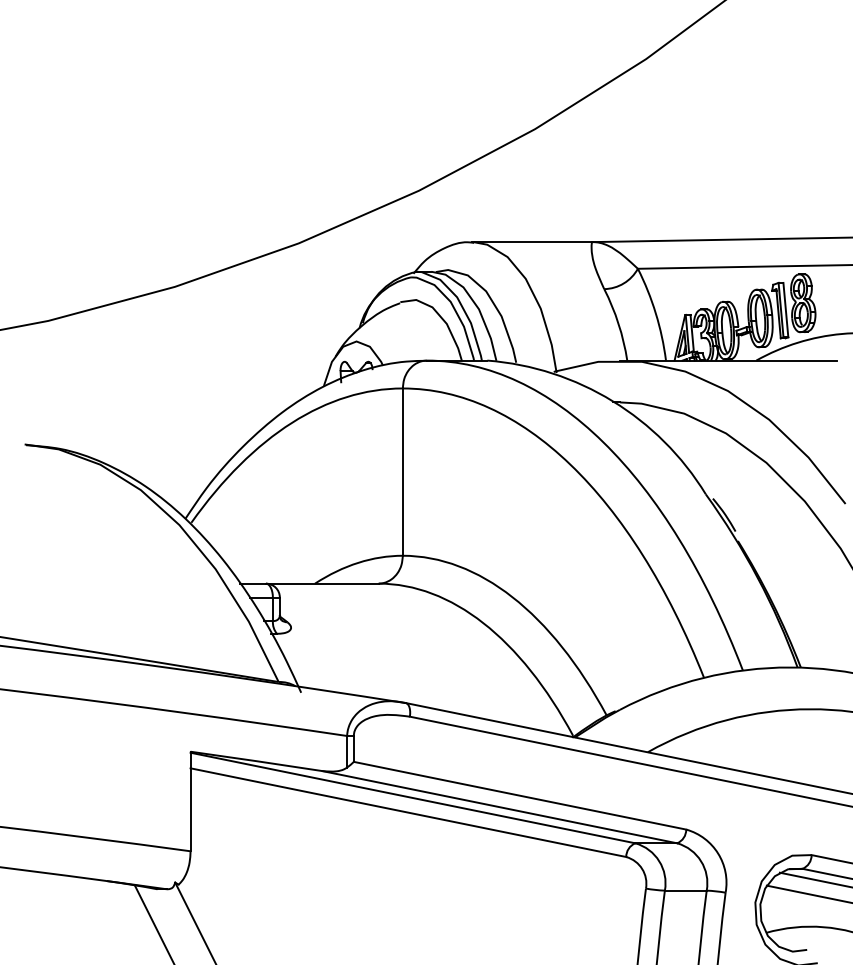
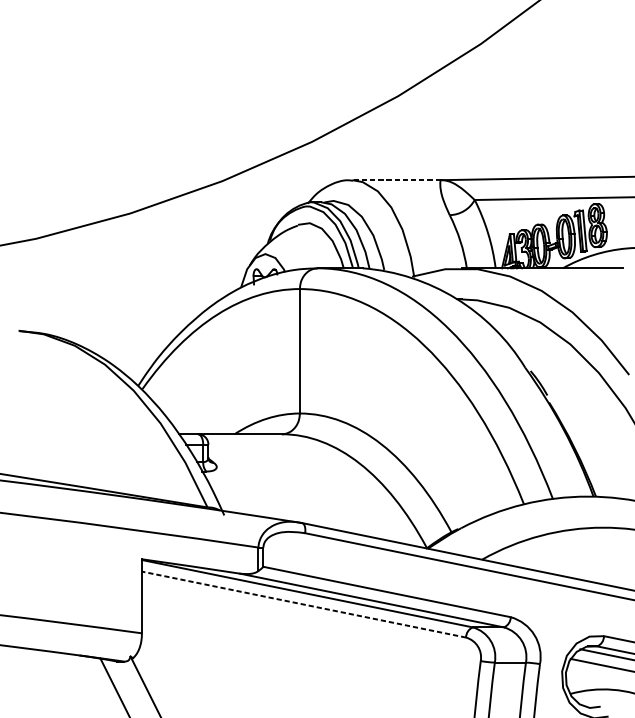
line: (532, 242) -> (396, 180), solid -> dashed
line: (407, 812) -> (303, 604), solid -> dashed

